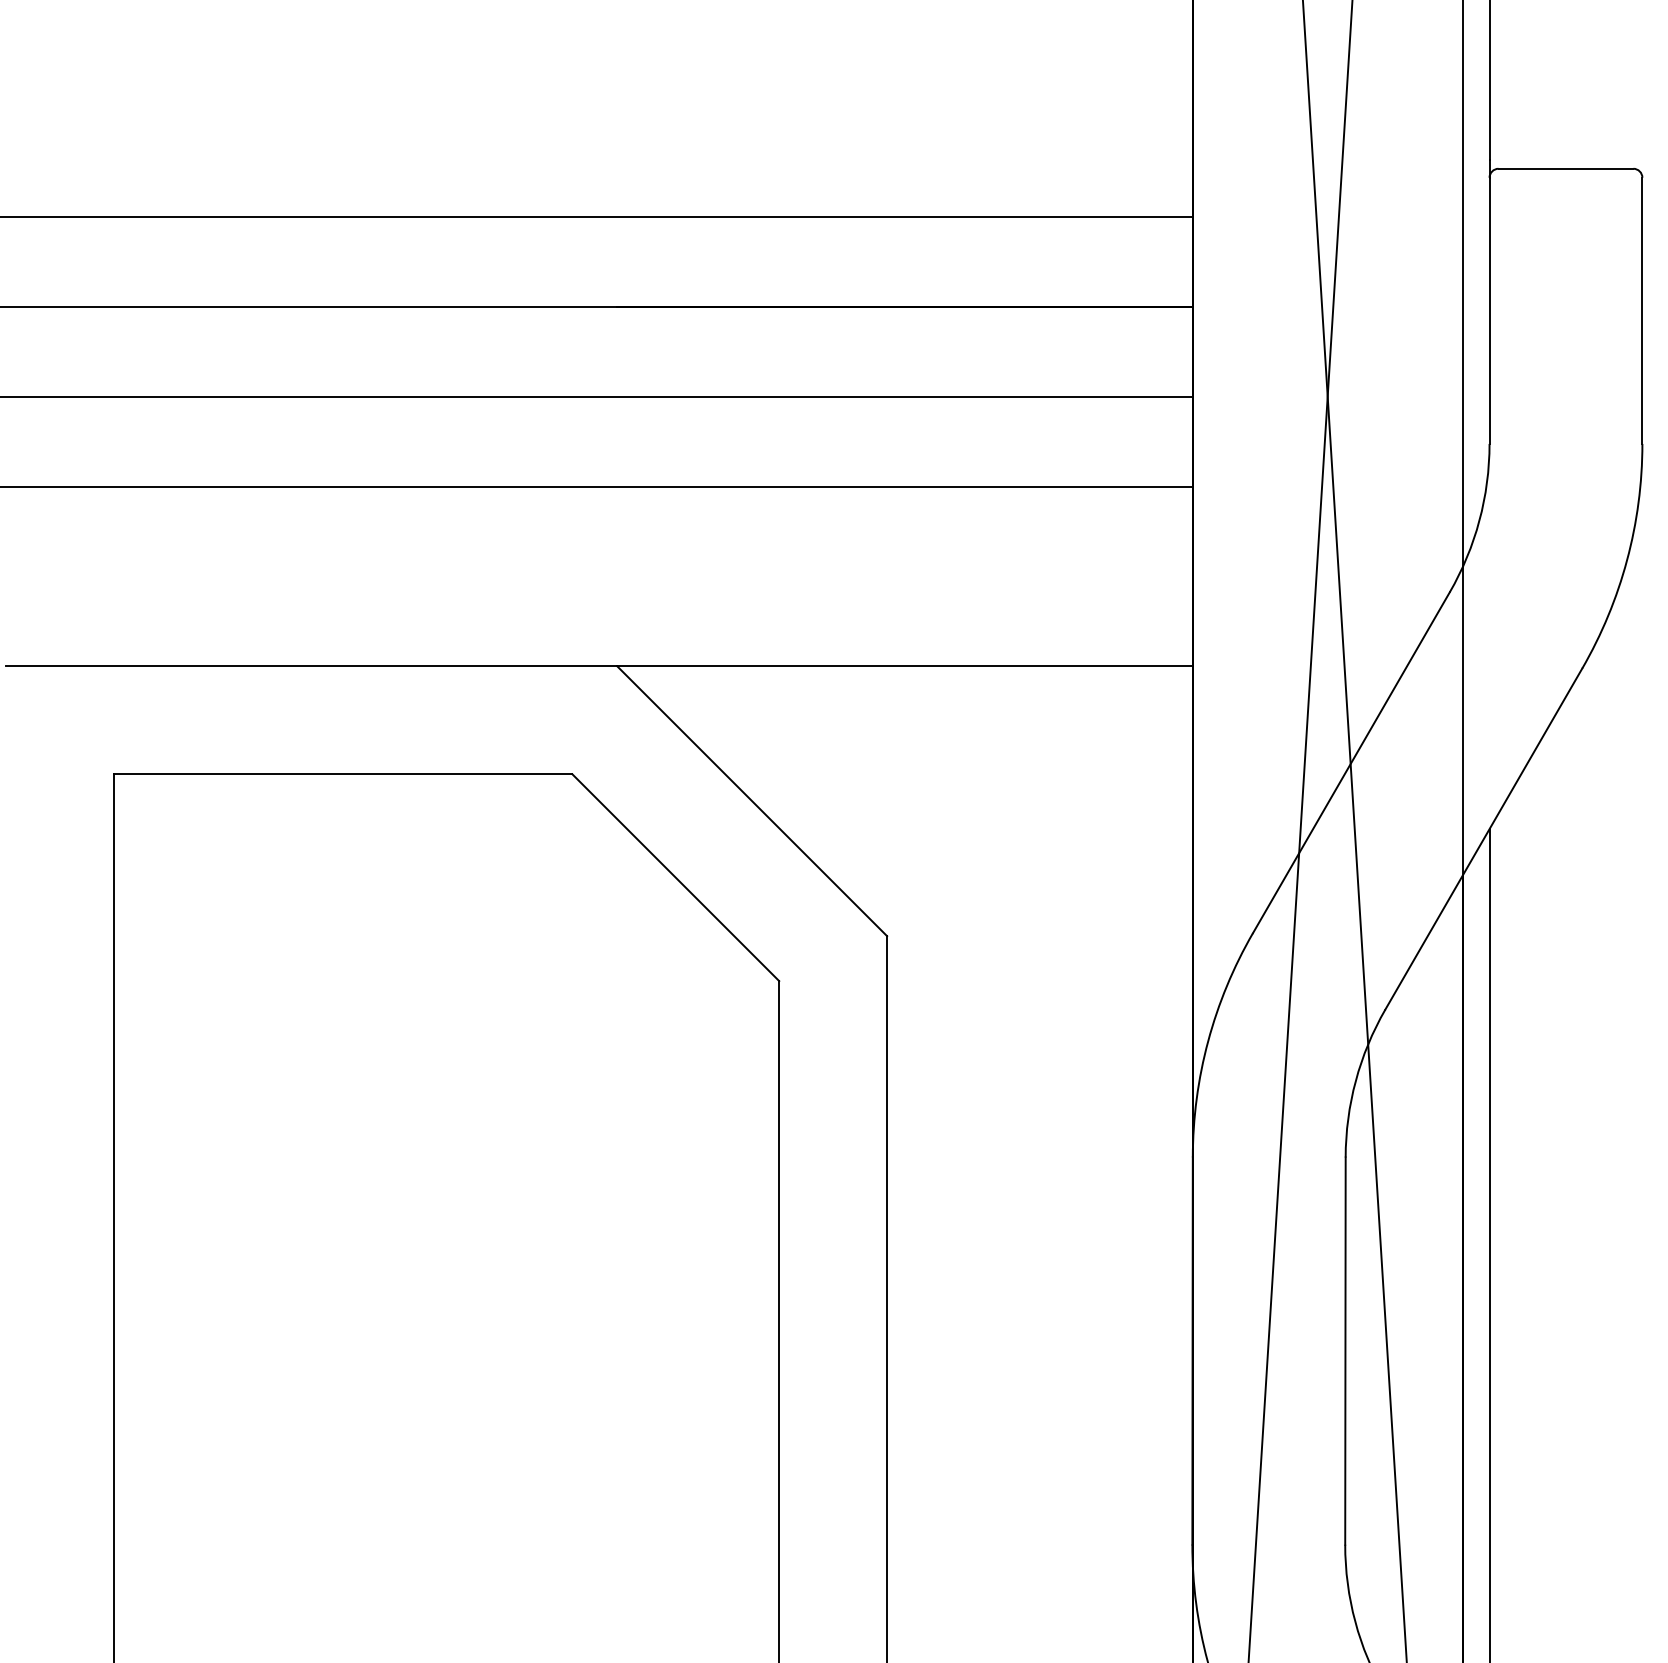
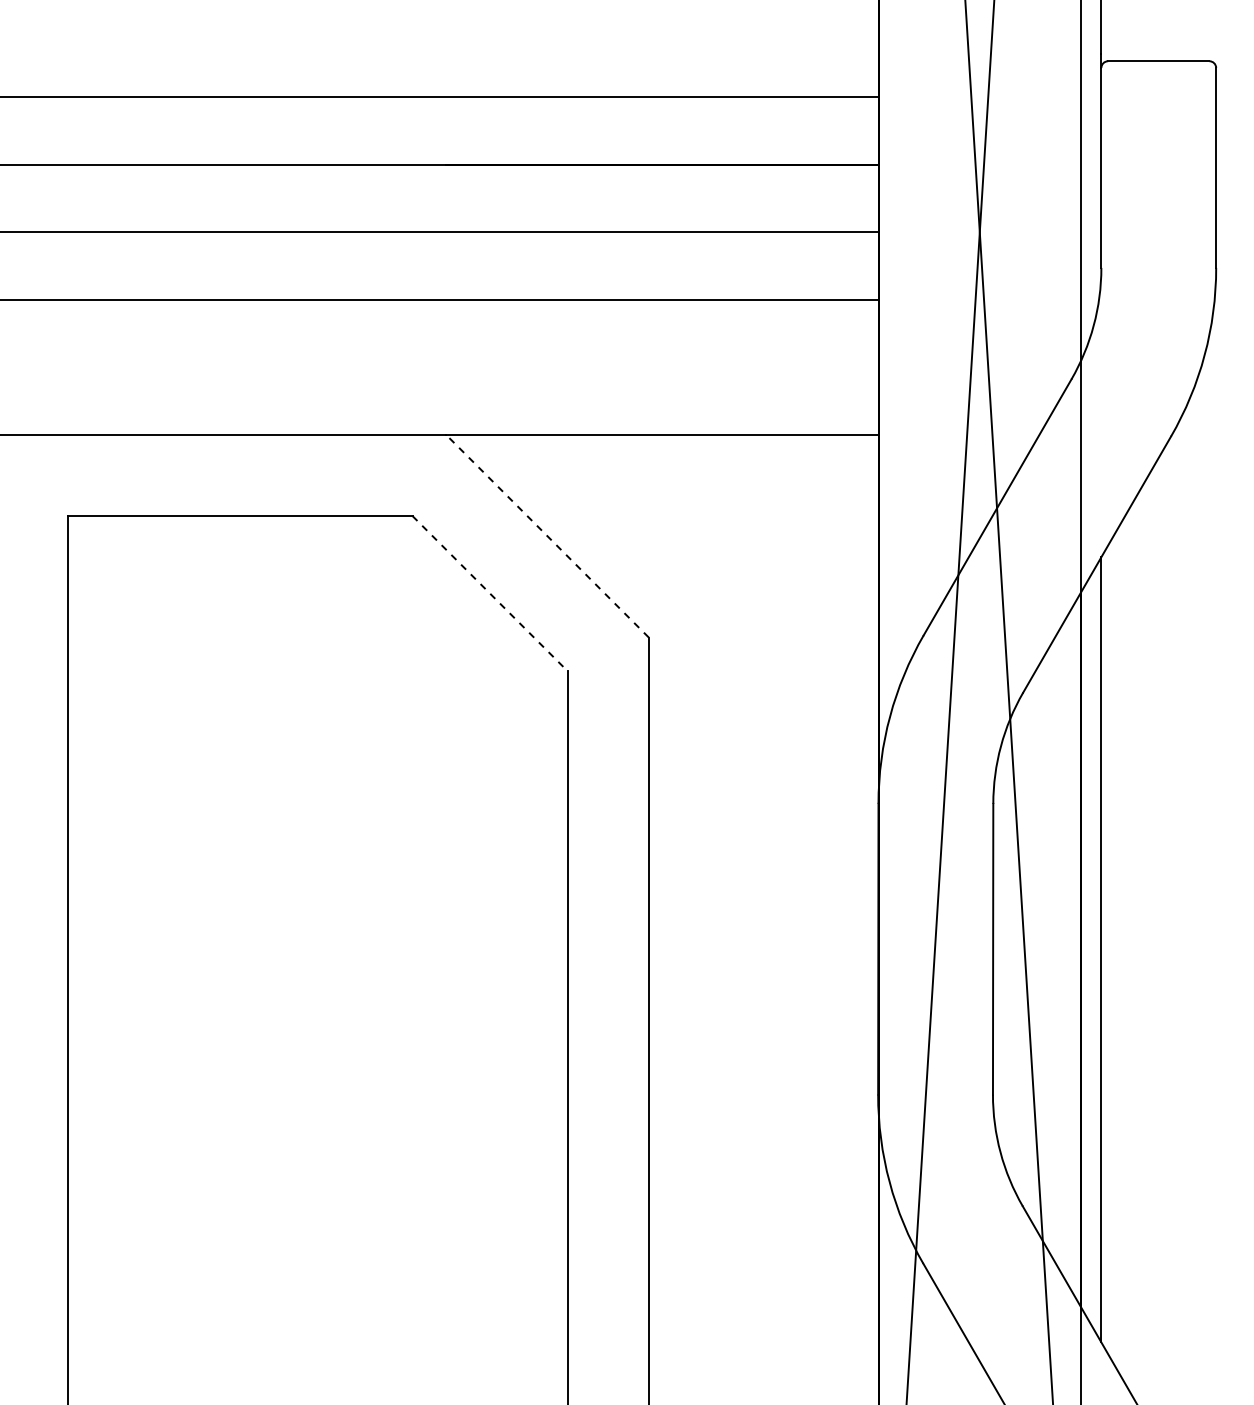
line: (752, 800) -> (547, 535), solid -> dashed
line: (676, 877) -> (490, 593), solid -> dashed

